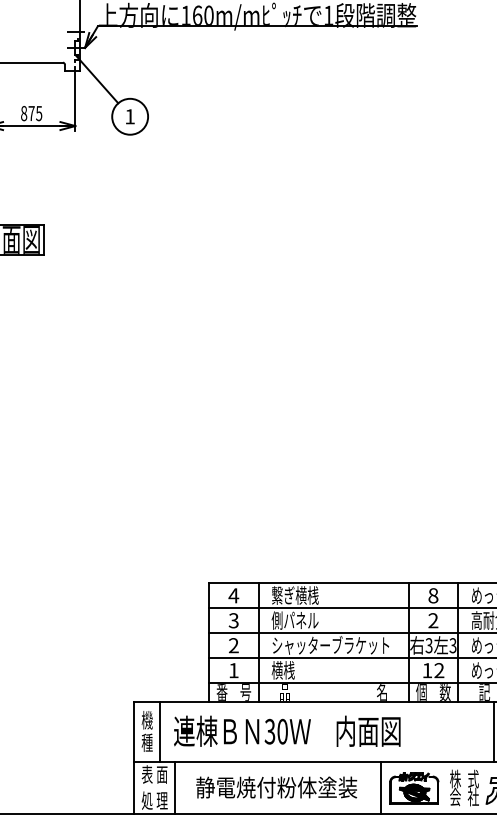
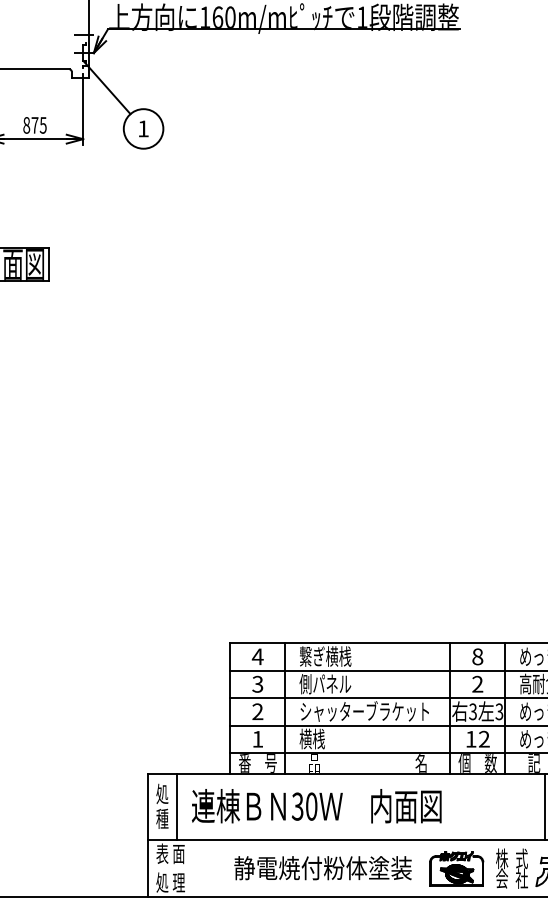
text: (147, 719) -> (162, 793), 機 -> 処
line: (175, 787) -> (193, 868), removed
text: (276, 787) -> (322, 868), moved
line: (381, 787) -> (420, 868), removed

